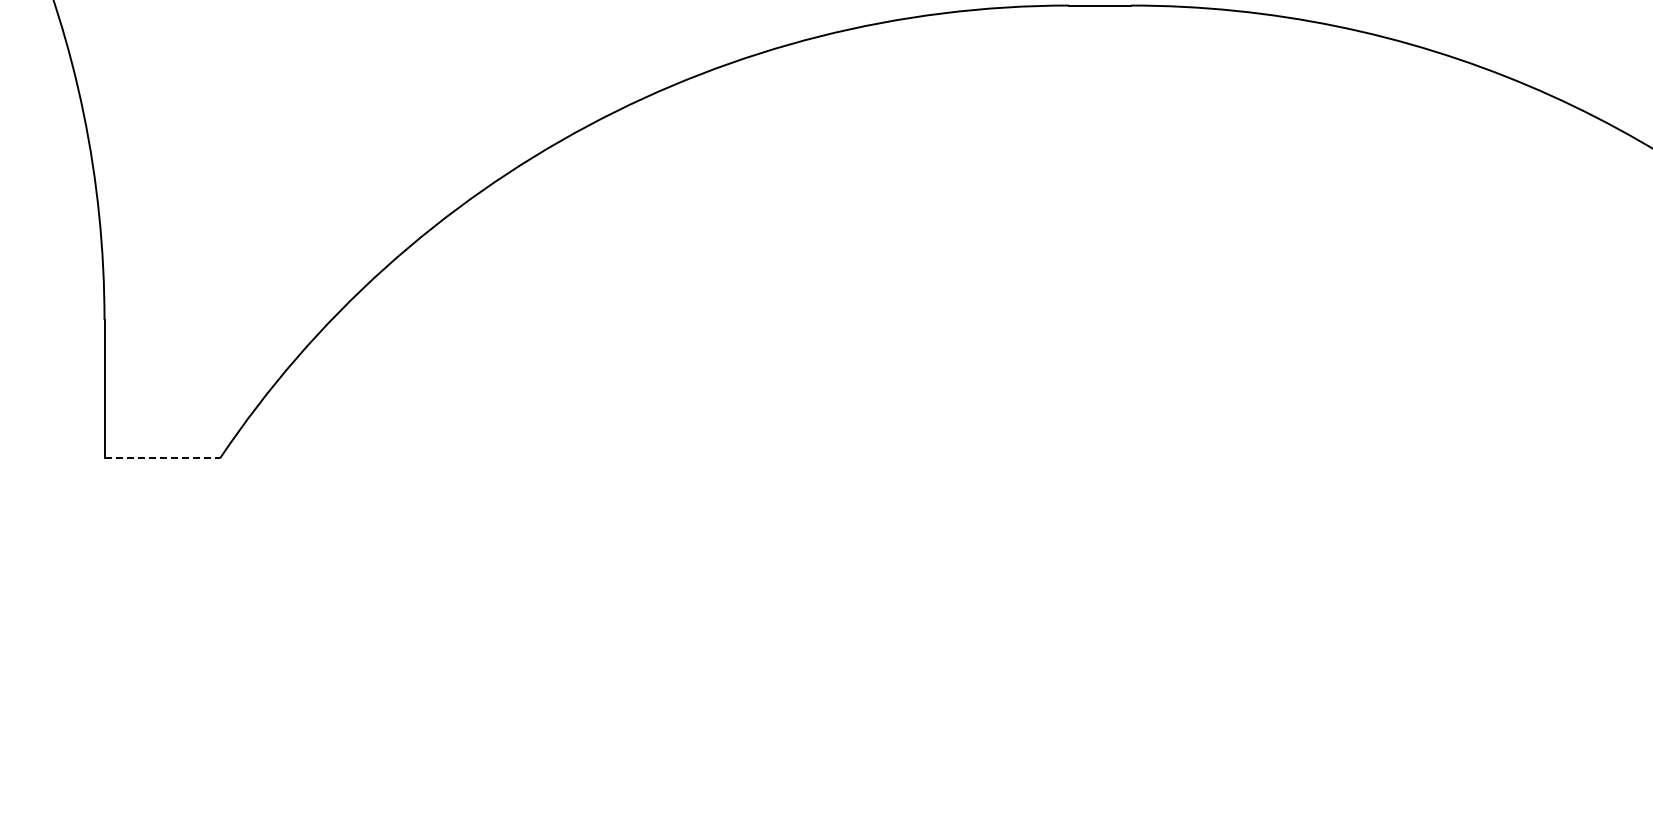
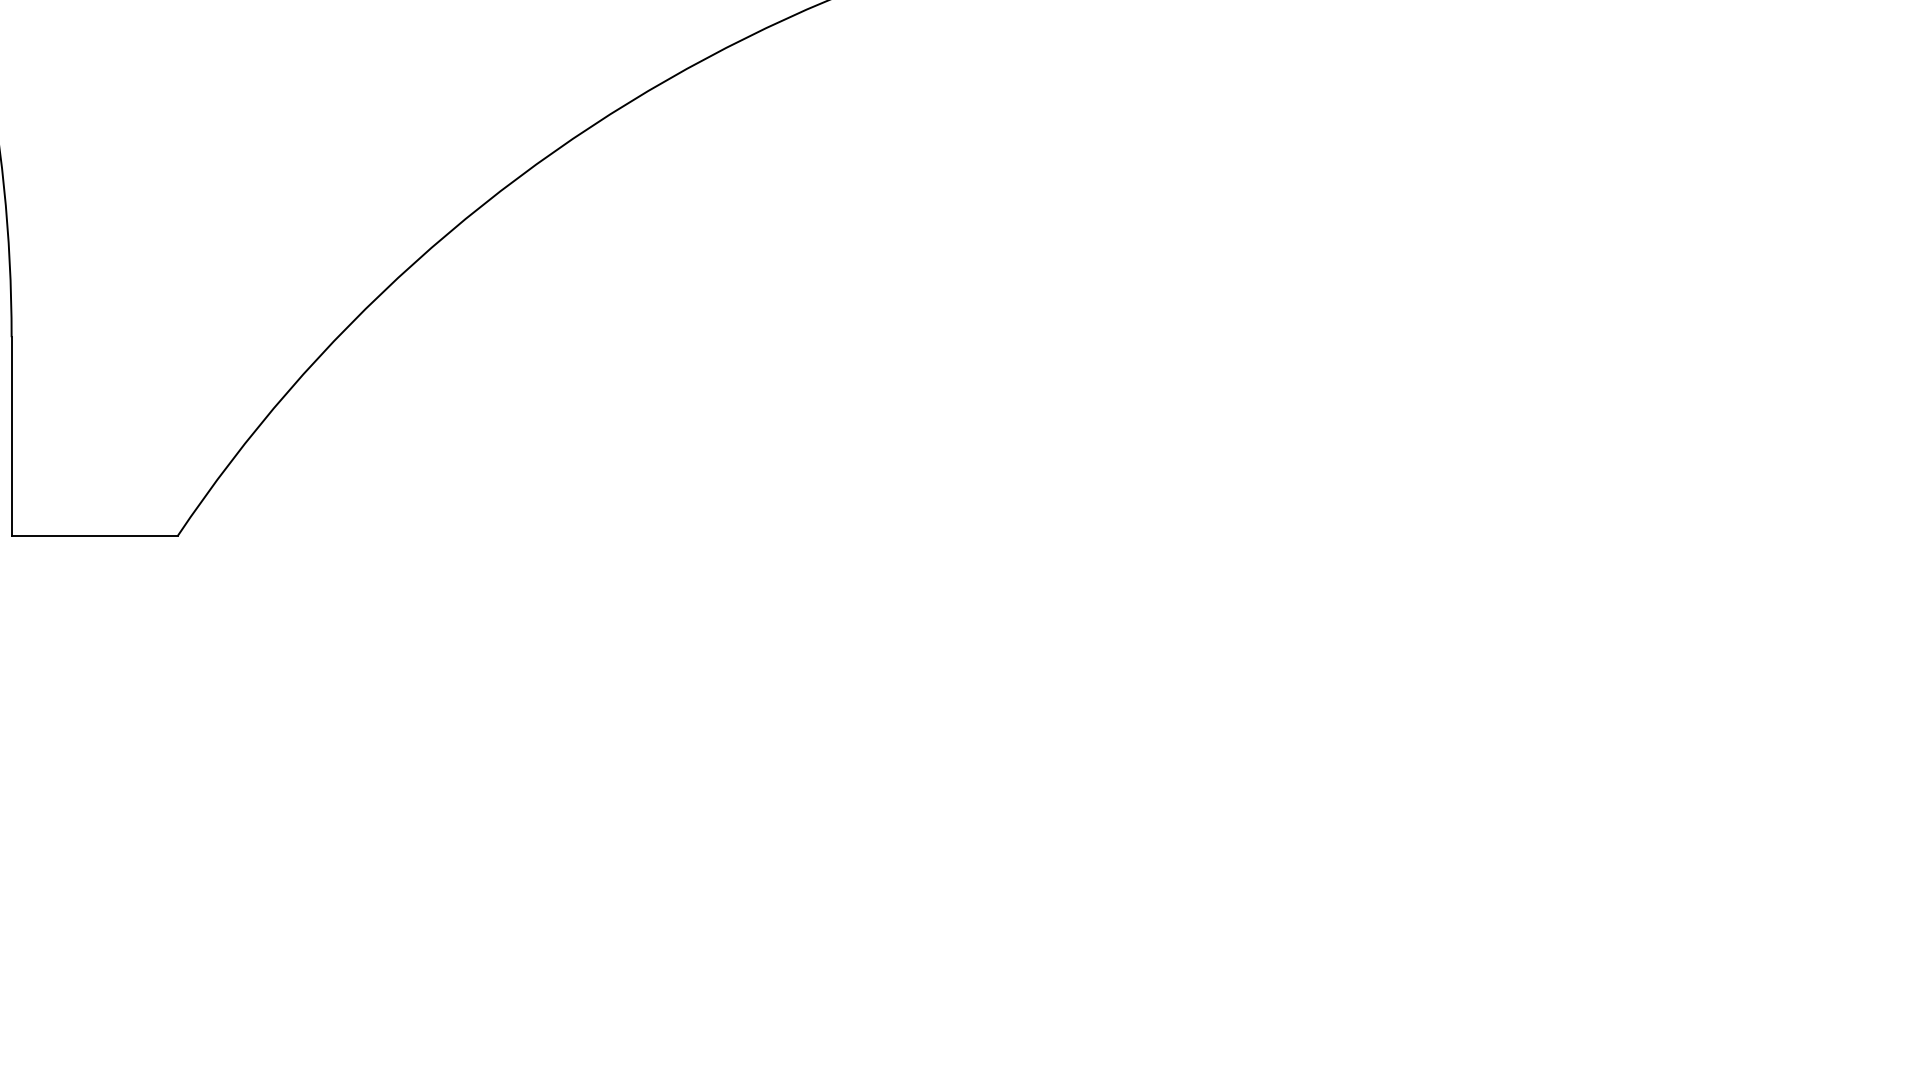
line: (162, 458) -> (94, 536), dashed -> solid

